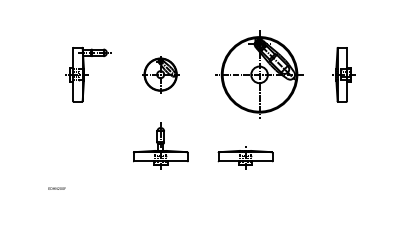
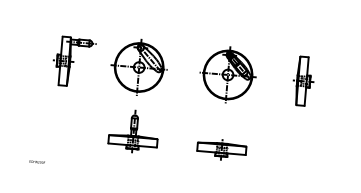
part: (160, 74) -> (138, 67), size x1.67
part: (259, 74) -> (228, 74), size x0.71
part: (245, 157) -> (221, 149), moved

